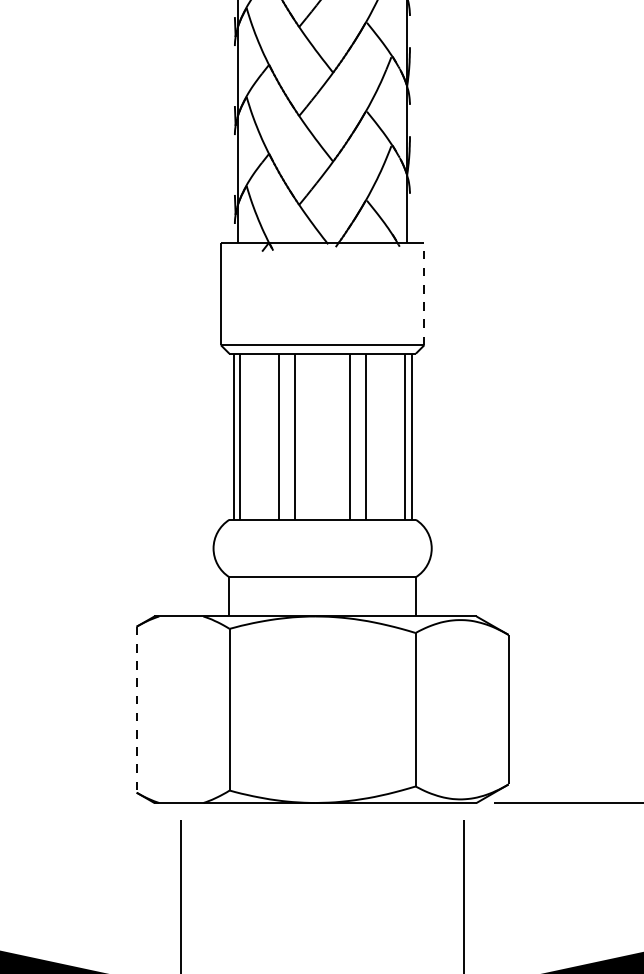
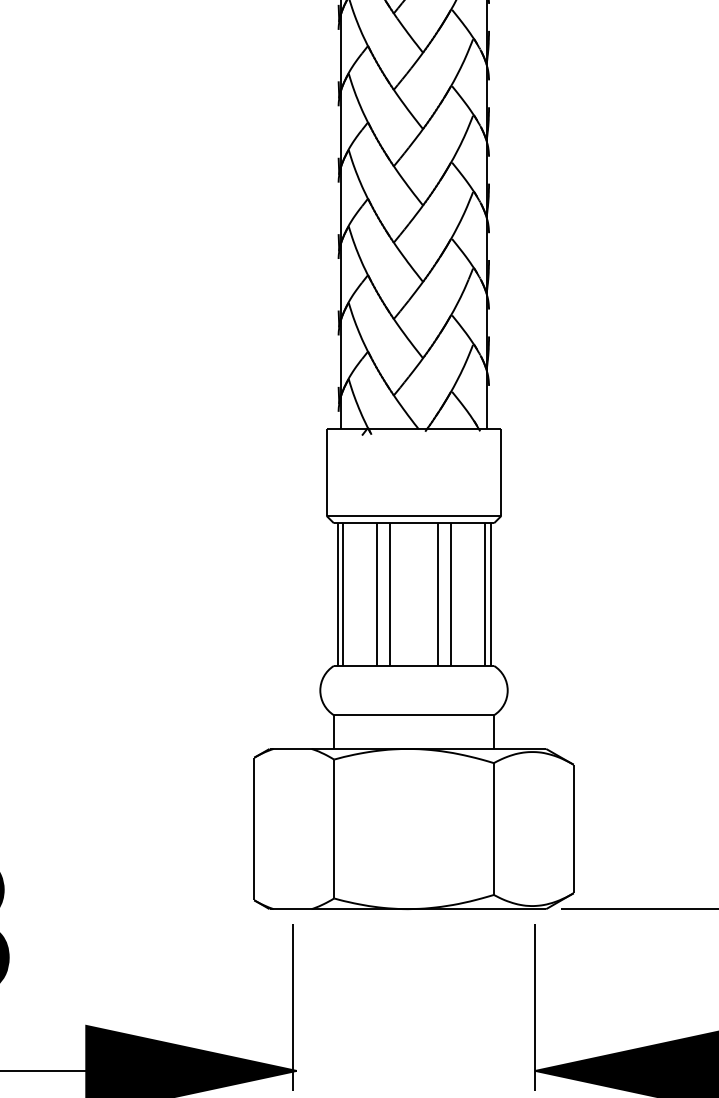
line: (424, 294) -> (501, 472), dashed -> solid
line: (136, 710) -> (254, 829), dashed -> solid

